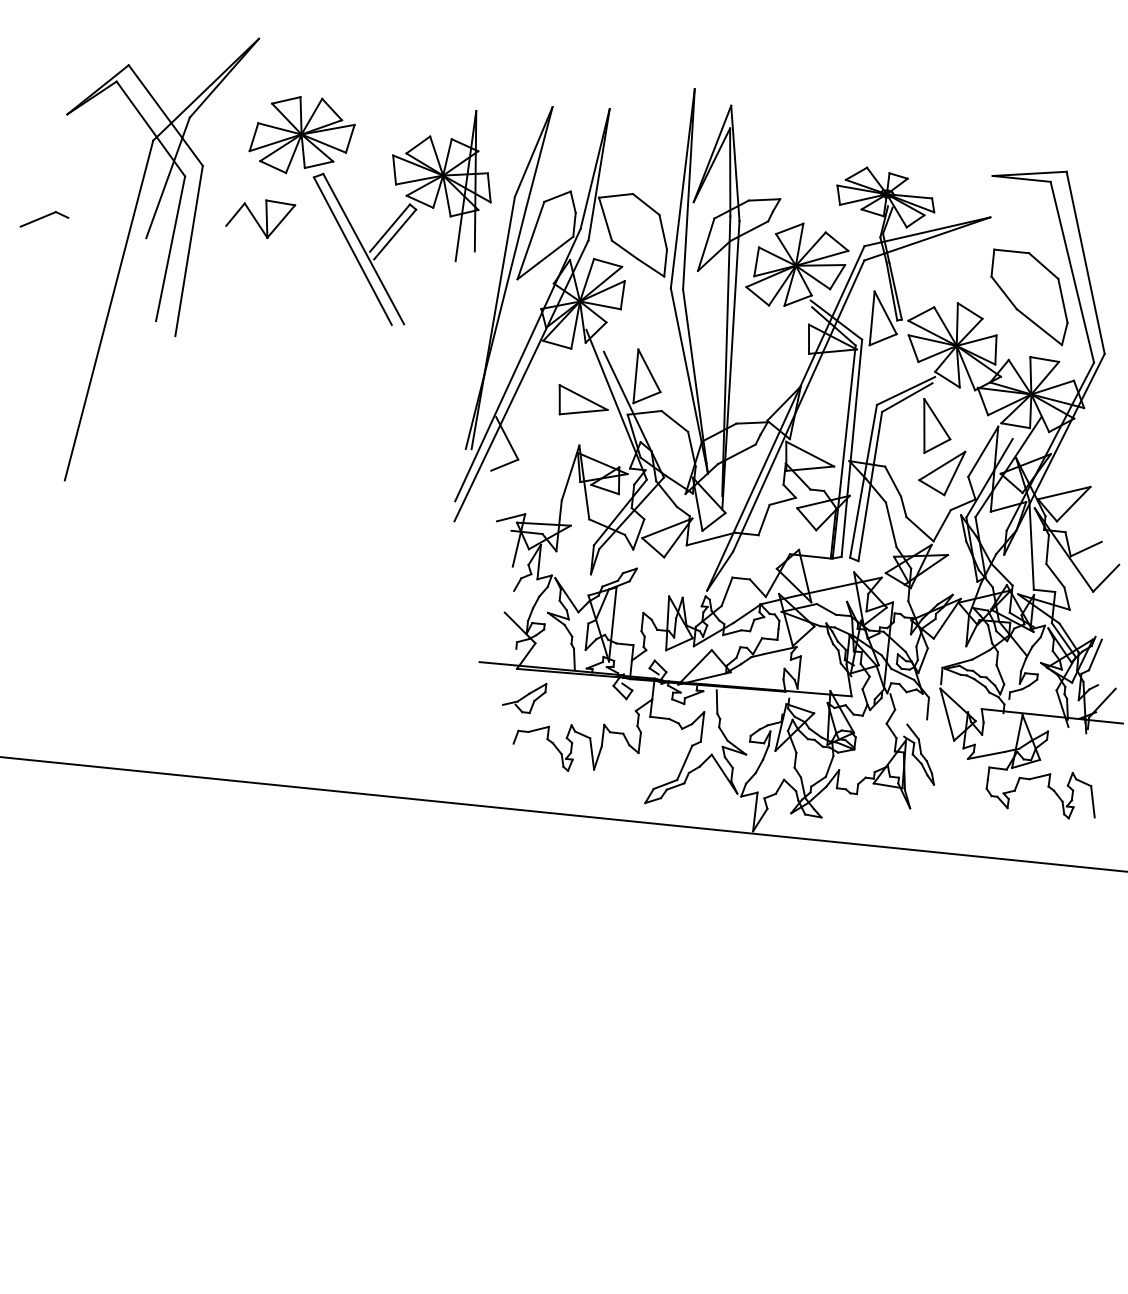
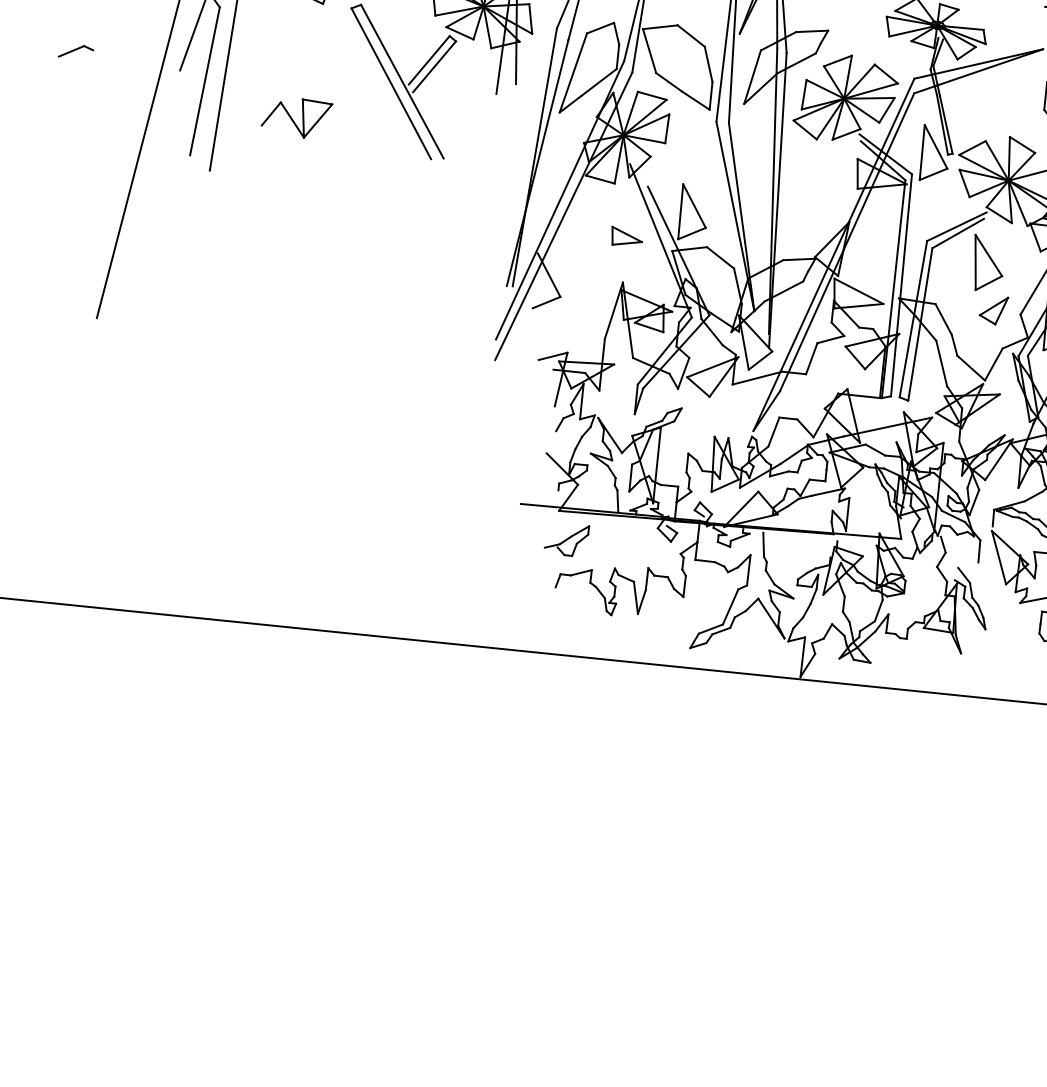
part: (260, 218) -> (296, 117), moved
part: (44, 219) -> (76, 51), size x0.7
part: (583, 399) -> (627, 235), size x0.6
part: (942, 473) -> (994, 311), size x0.6

